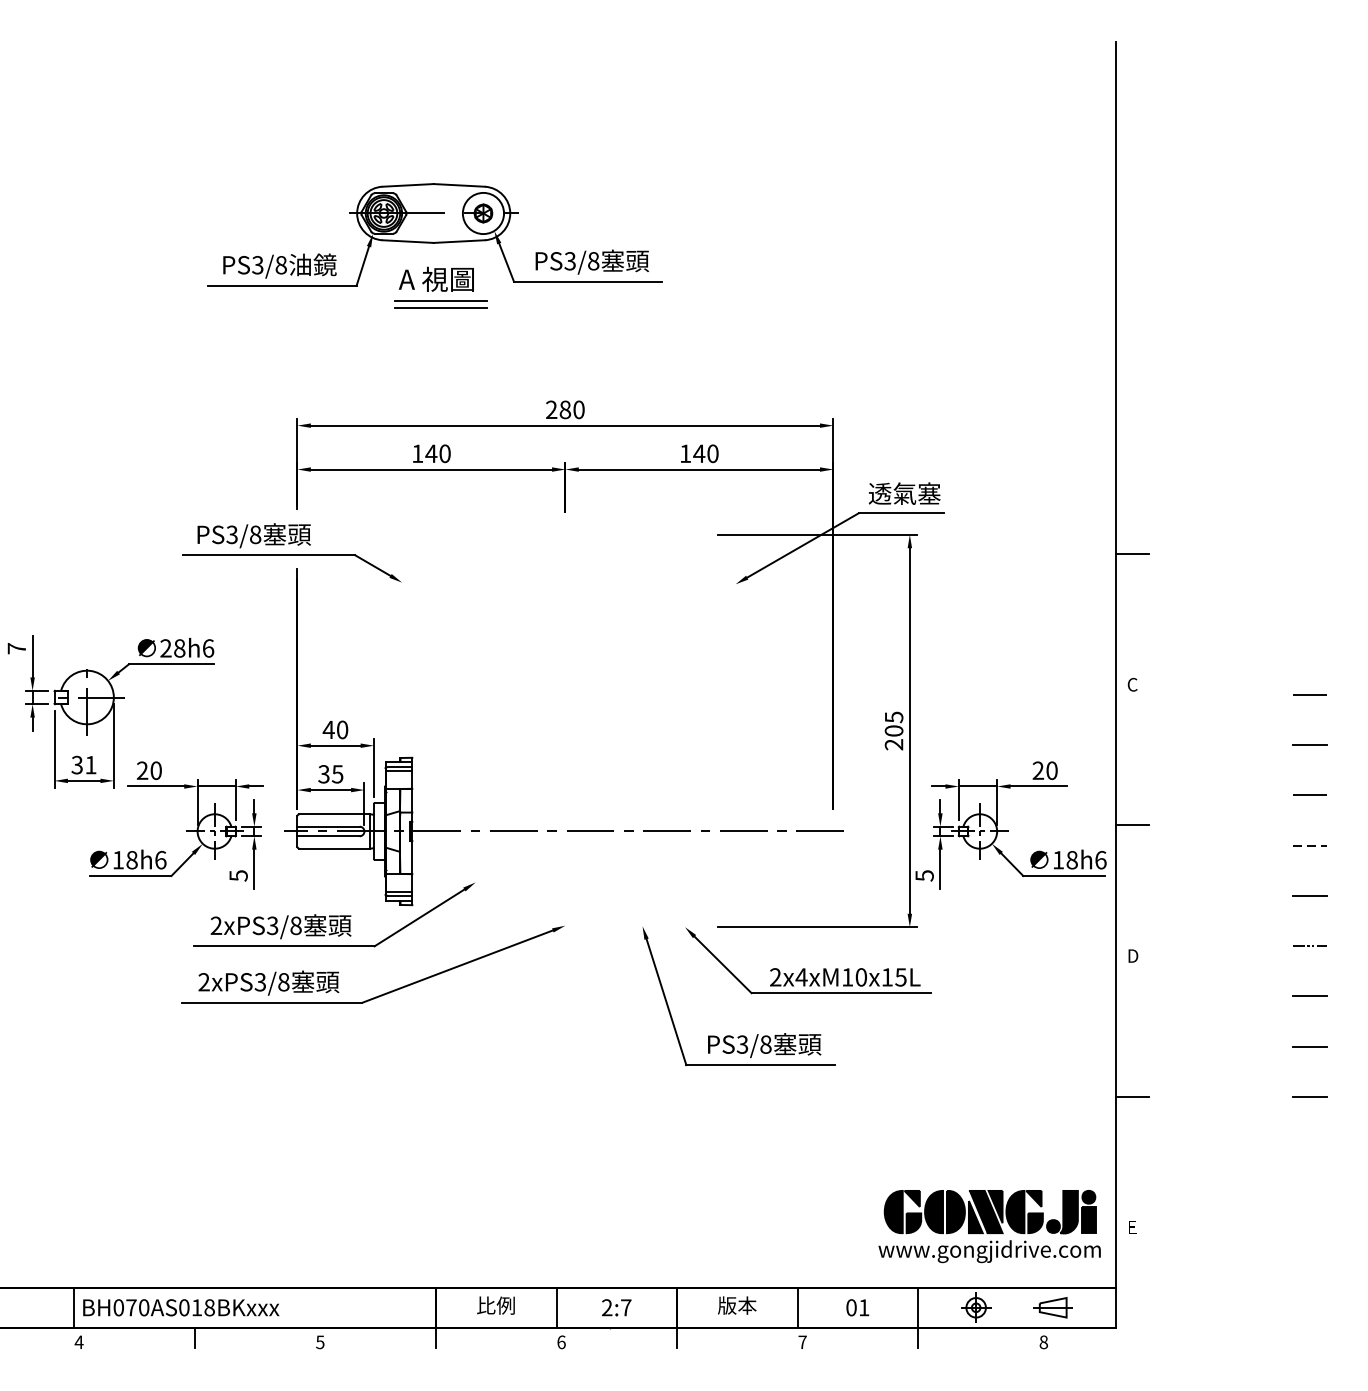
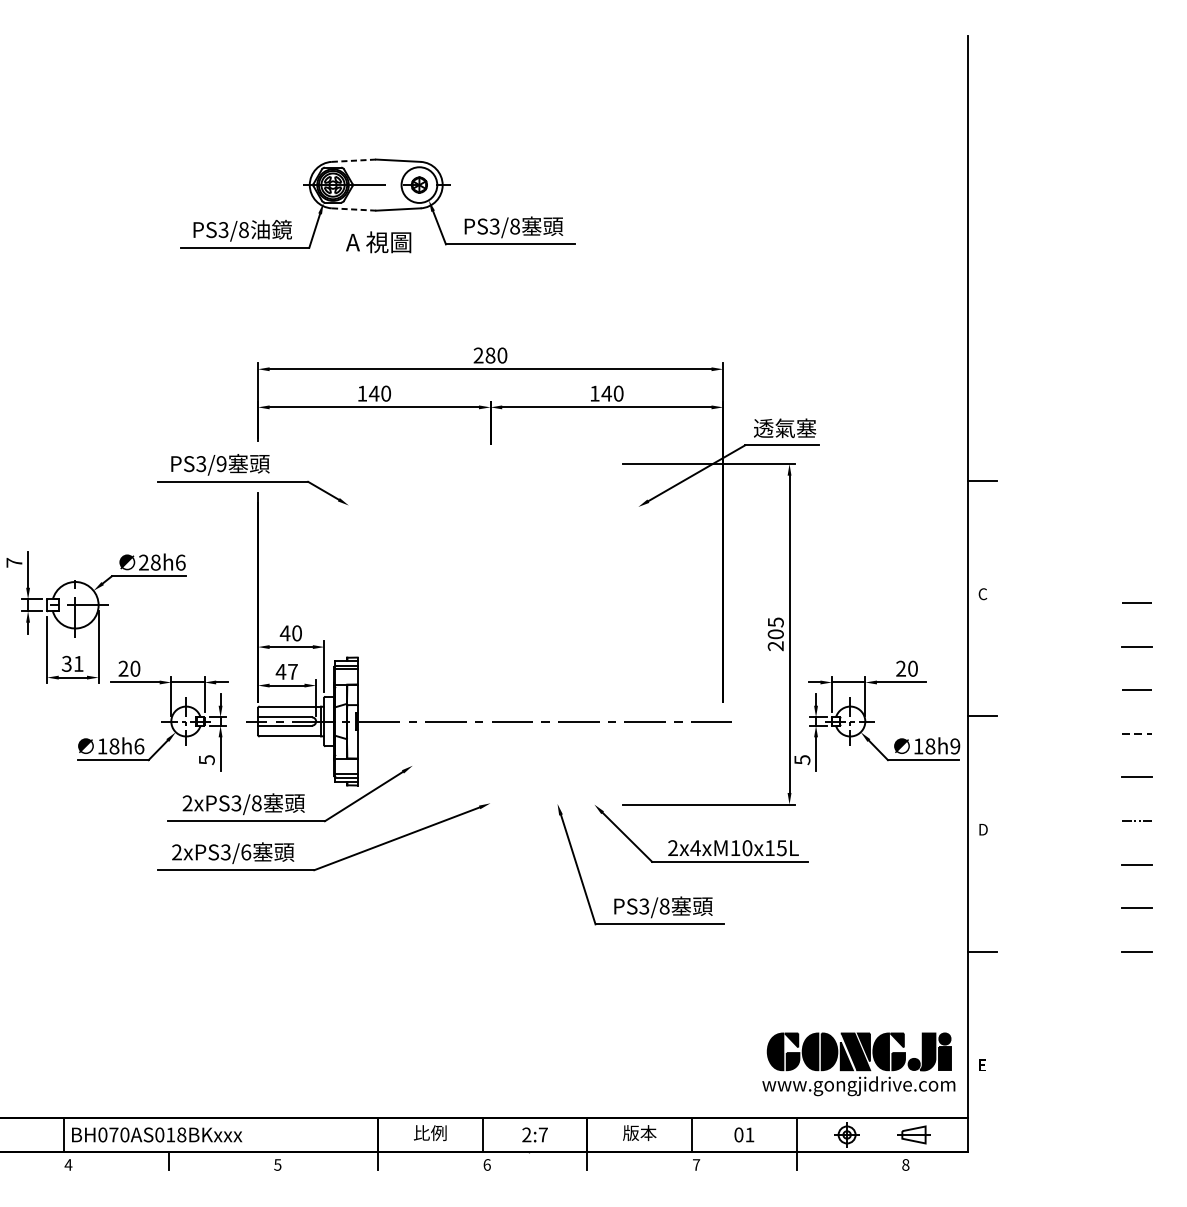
line: (408, 185) -> (354, 160), solid -> dashed
line: (408, 241) -> (354, 209), solid -> dashed
part: (440, 304) -> (382, 264), removed
text: (255, 534) -> (221, 463), PS3/8 -> PS3/9
text: (330, 774) -> (286, 672), 35 -> 47
text: (1100, 859) -> (955, 745), 18h6 -> 18h9
text: (283, 982) -> (245, 852), 2xPS3/8 -> 2xPS3/6

